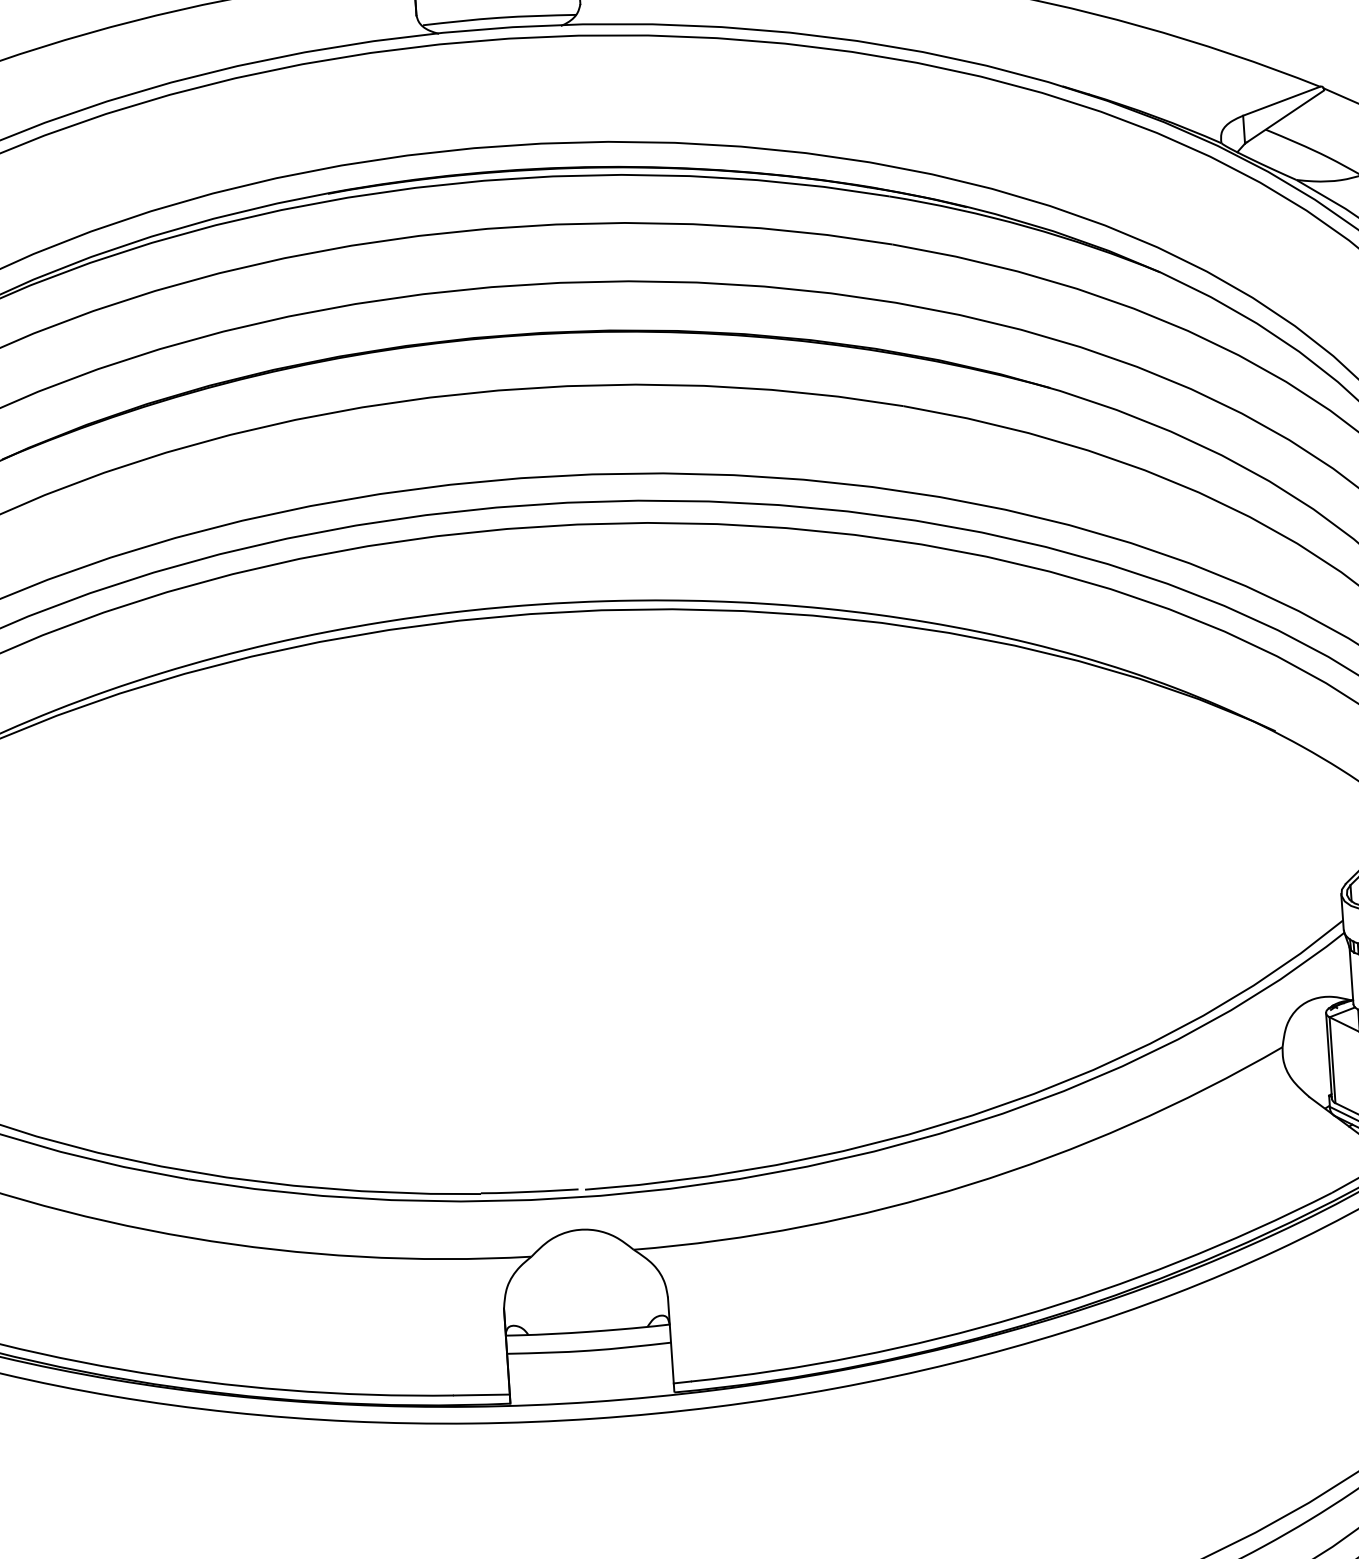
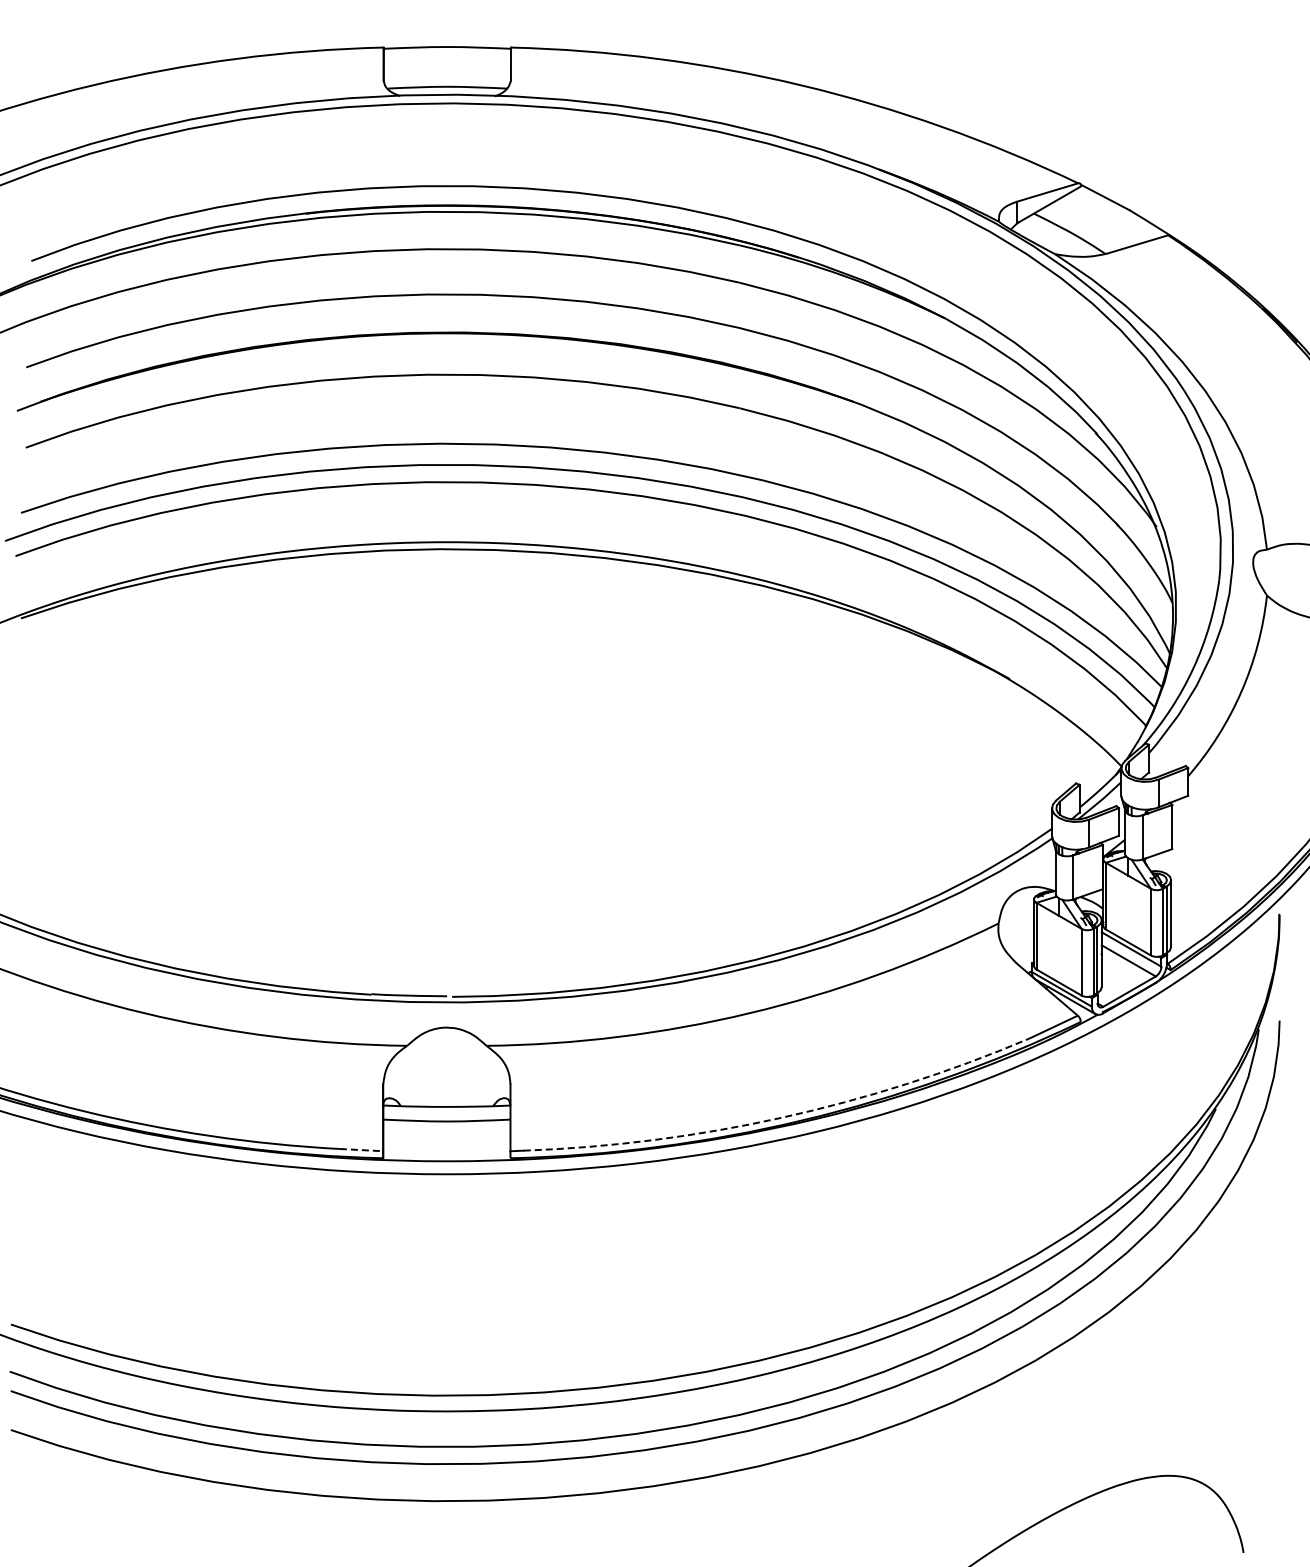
arc: (1019, 1316) -> (781, 1117), solid -> dashed
line: (481, 1395) -> (361, 1150), solid -> dashed

